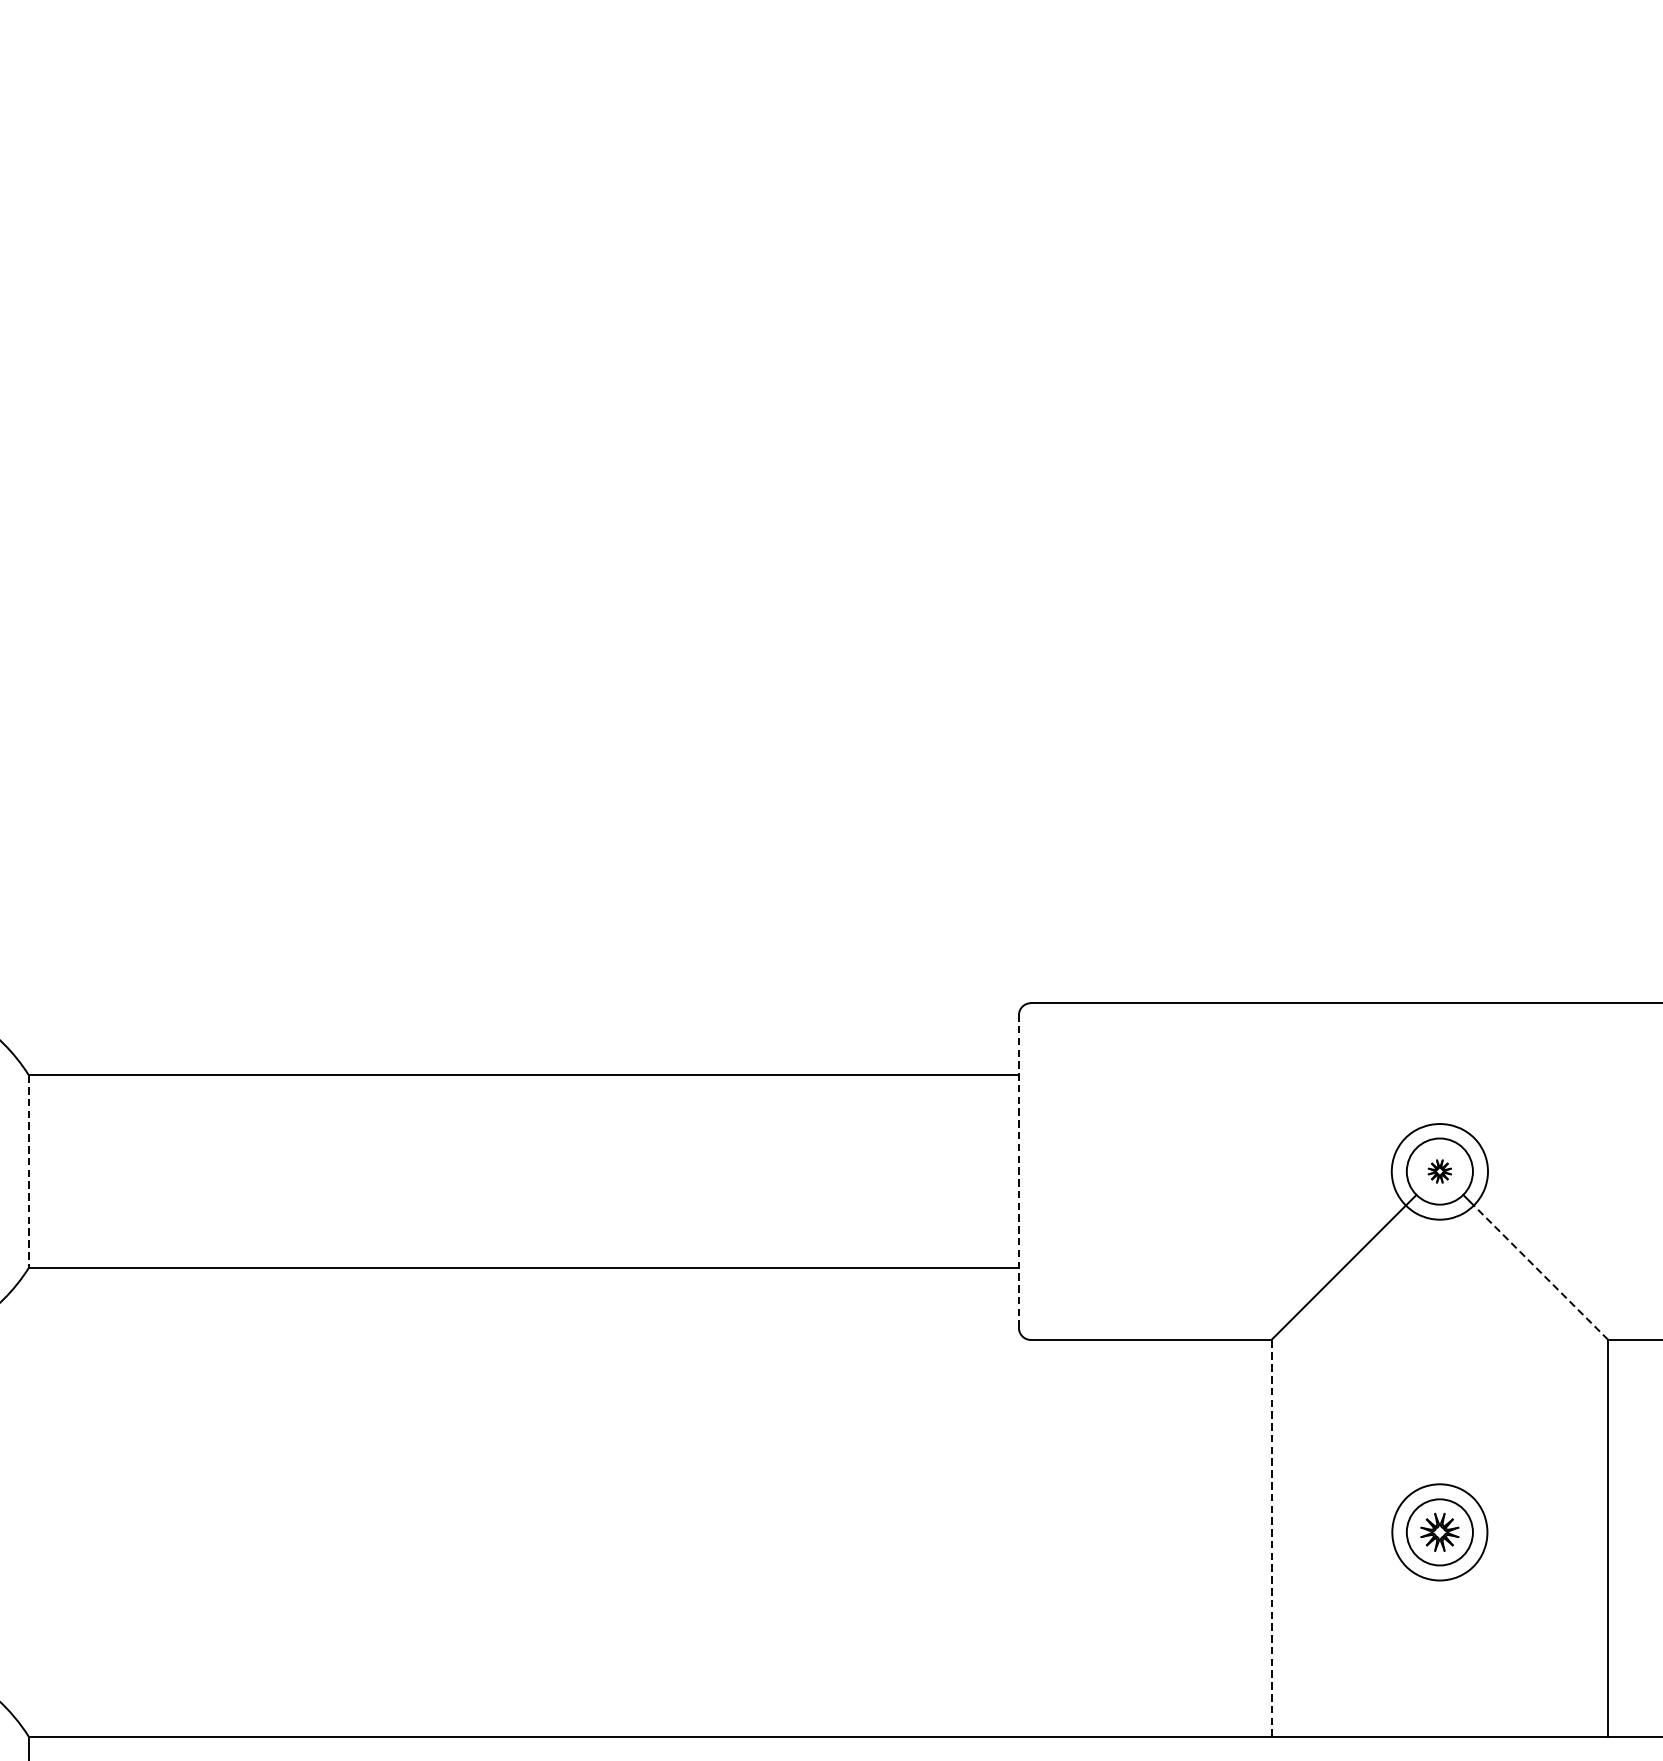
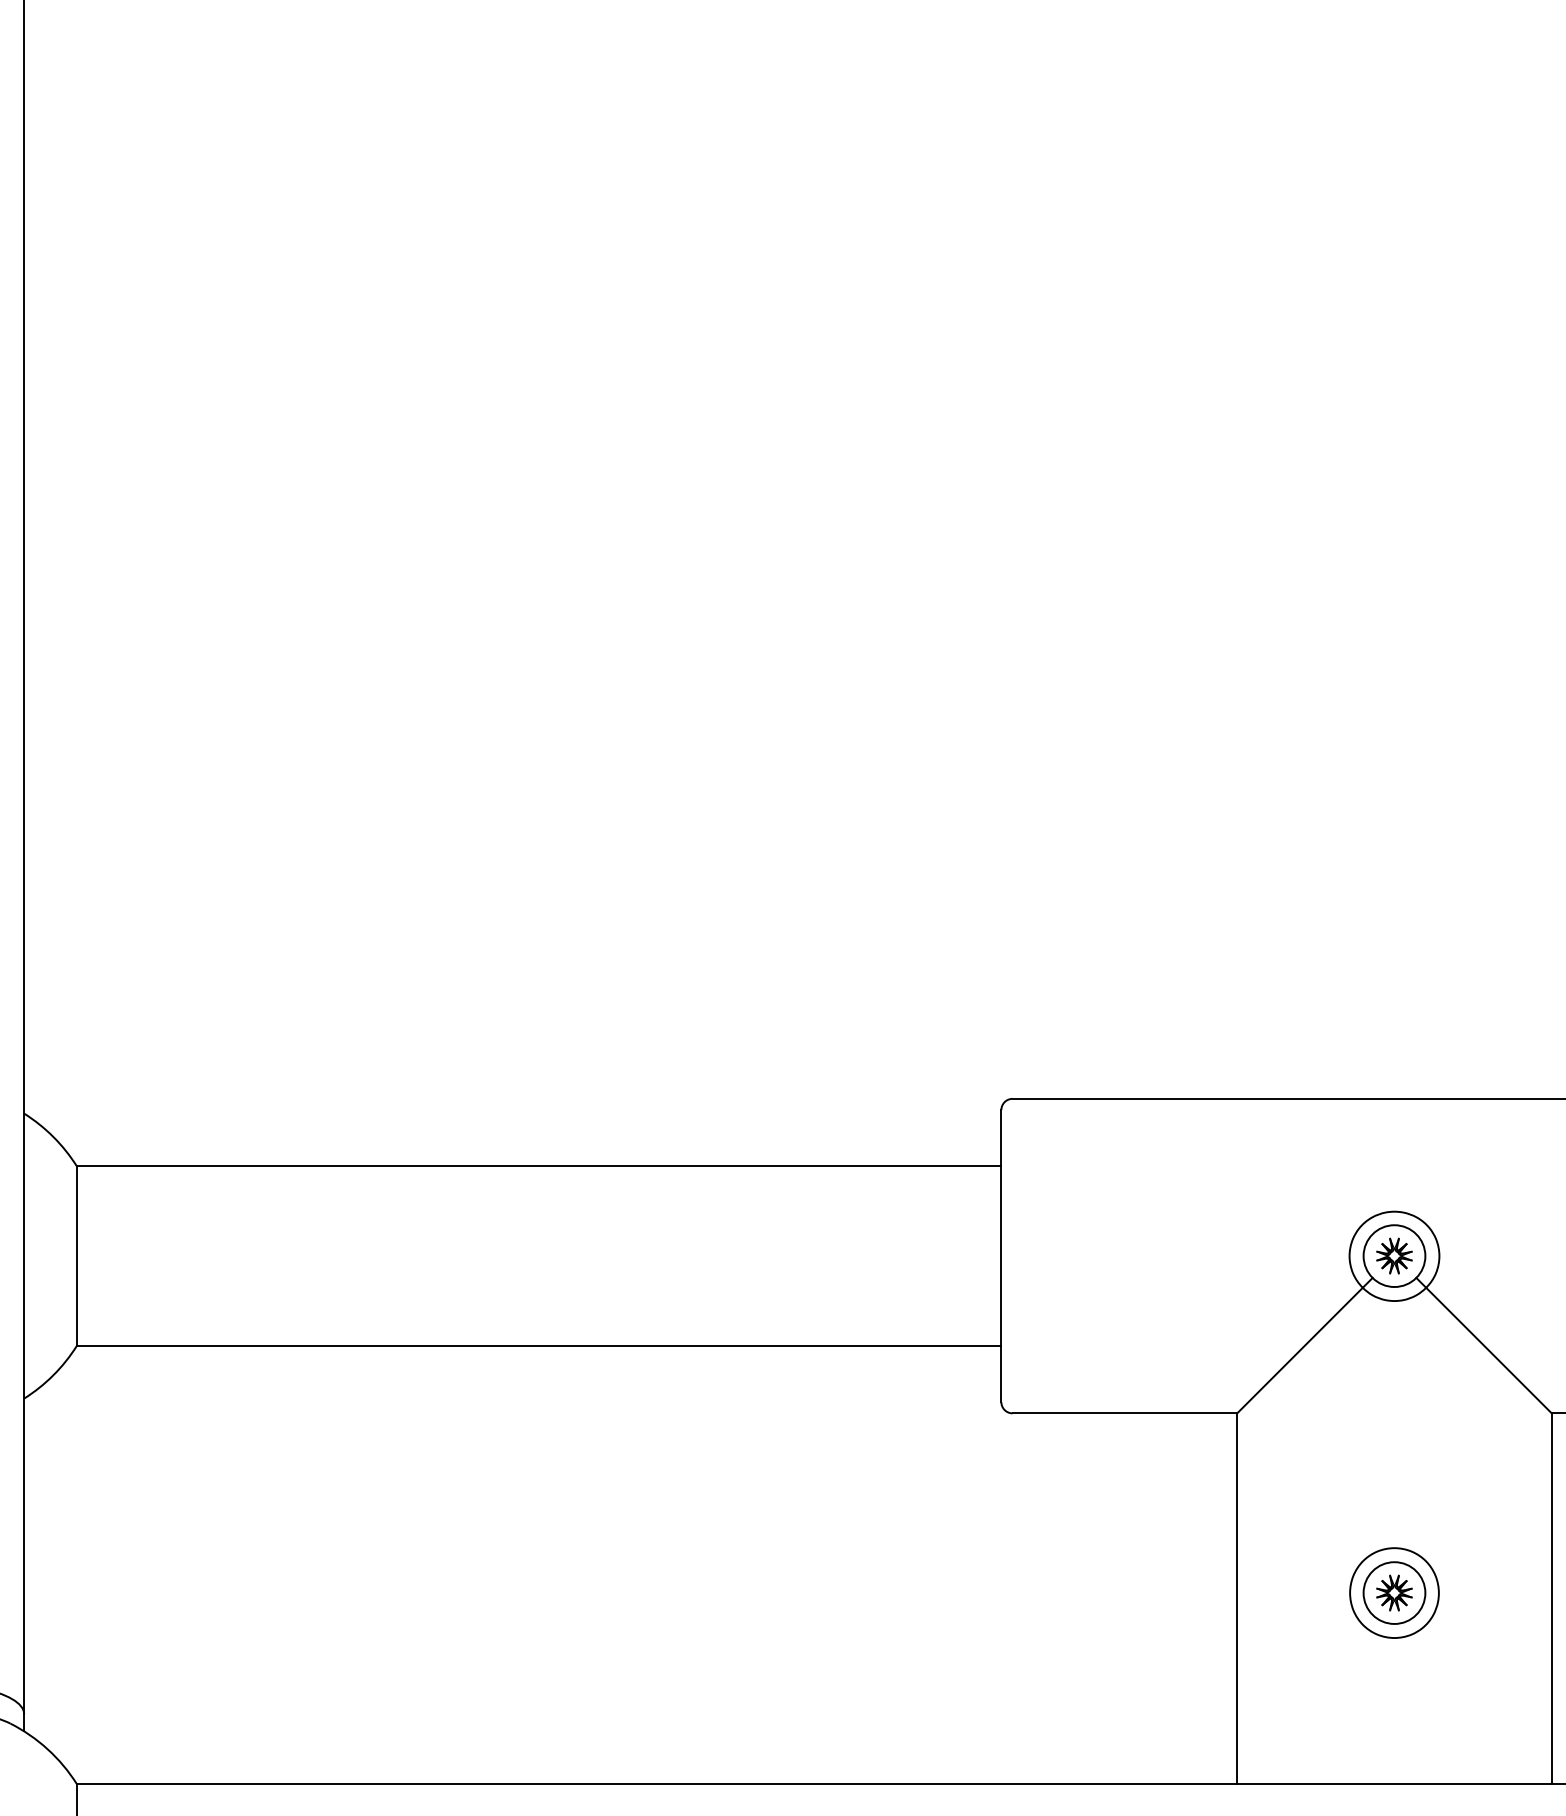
line: (1019, 1170) -> (1001, 1255), dashed -> solid
part: (1439, 1170) -> (1394, 1255), size x1.67
line: (28, 1171) -> (76, 1256), dashed -> solid
line: (1540, 1272) -> (1488, 1350), dashed -> solid
line: (1271, 1538) -> (1237, 1598), dashed -> solid

